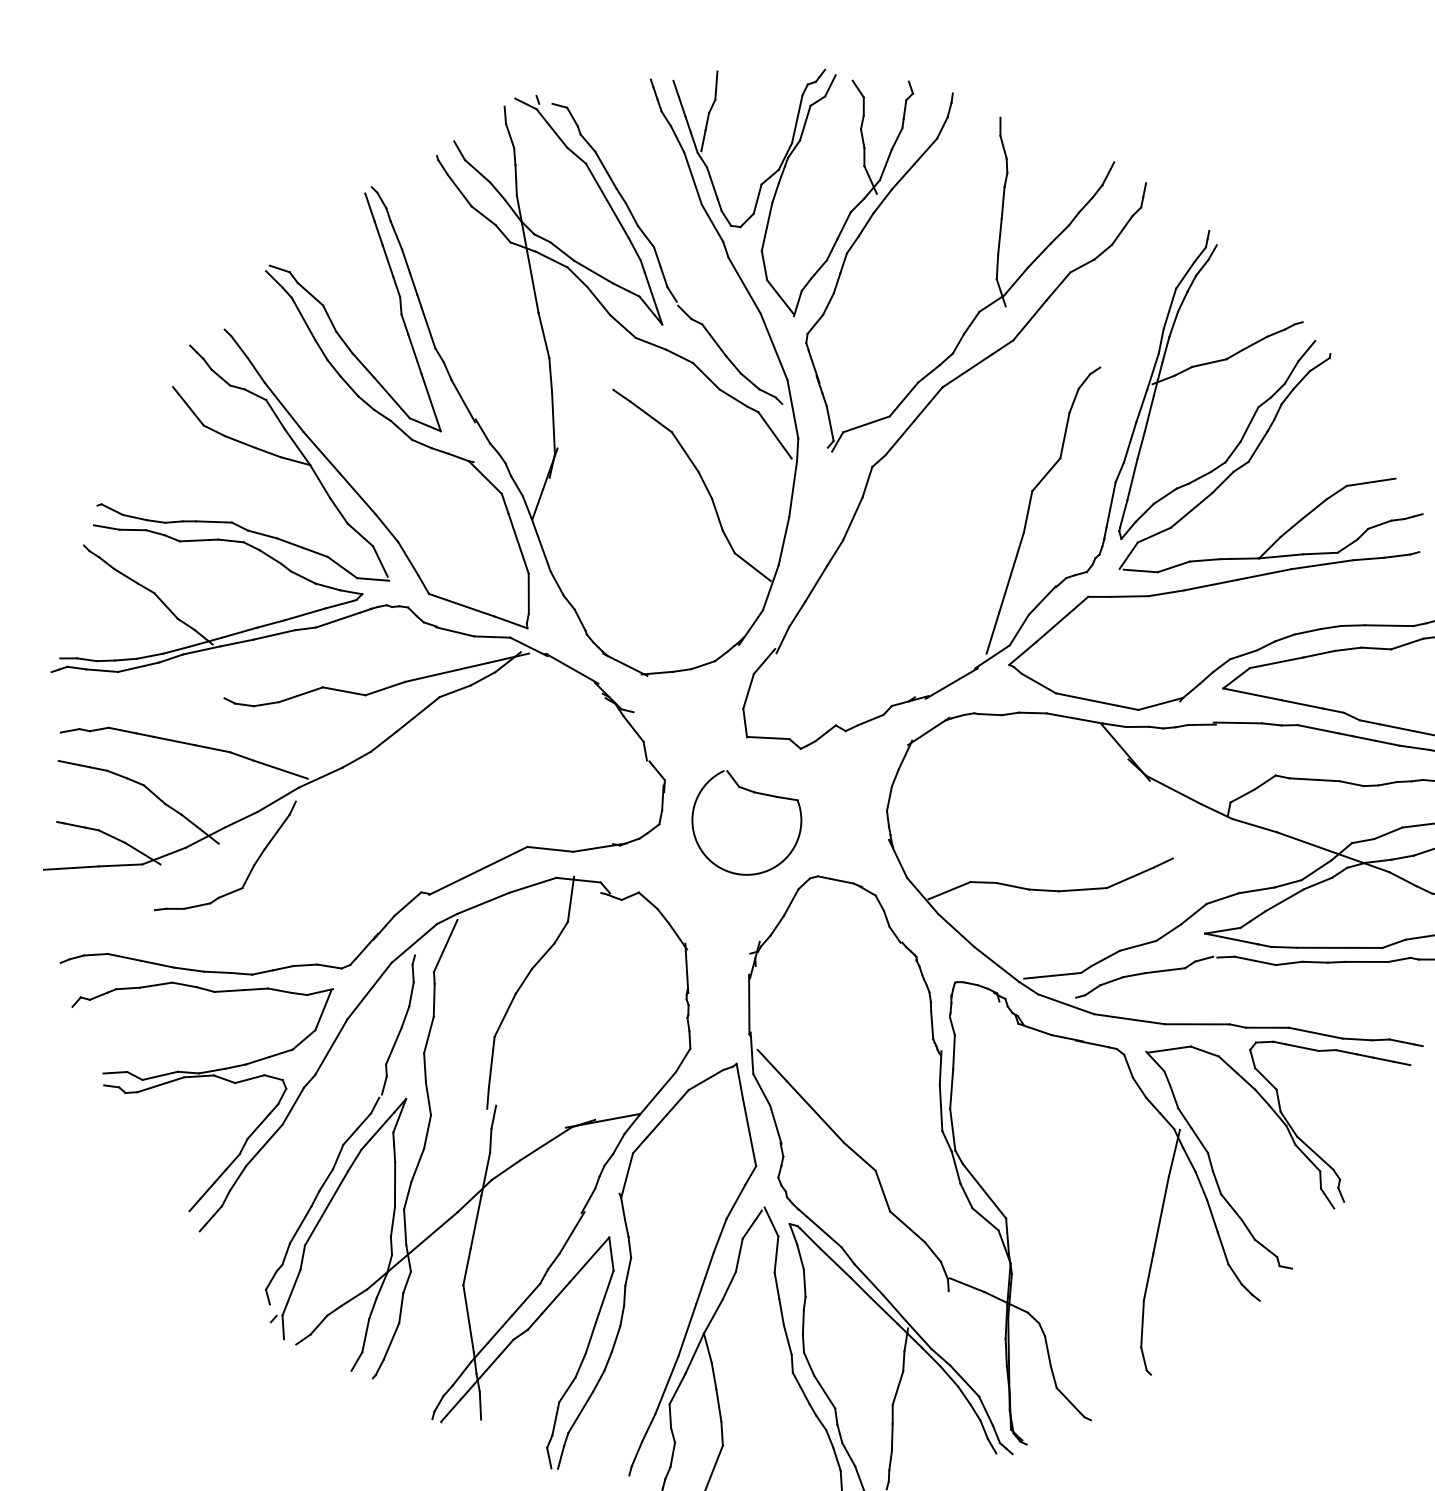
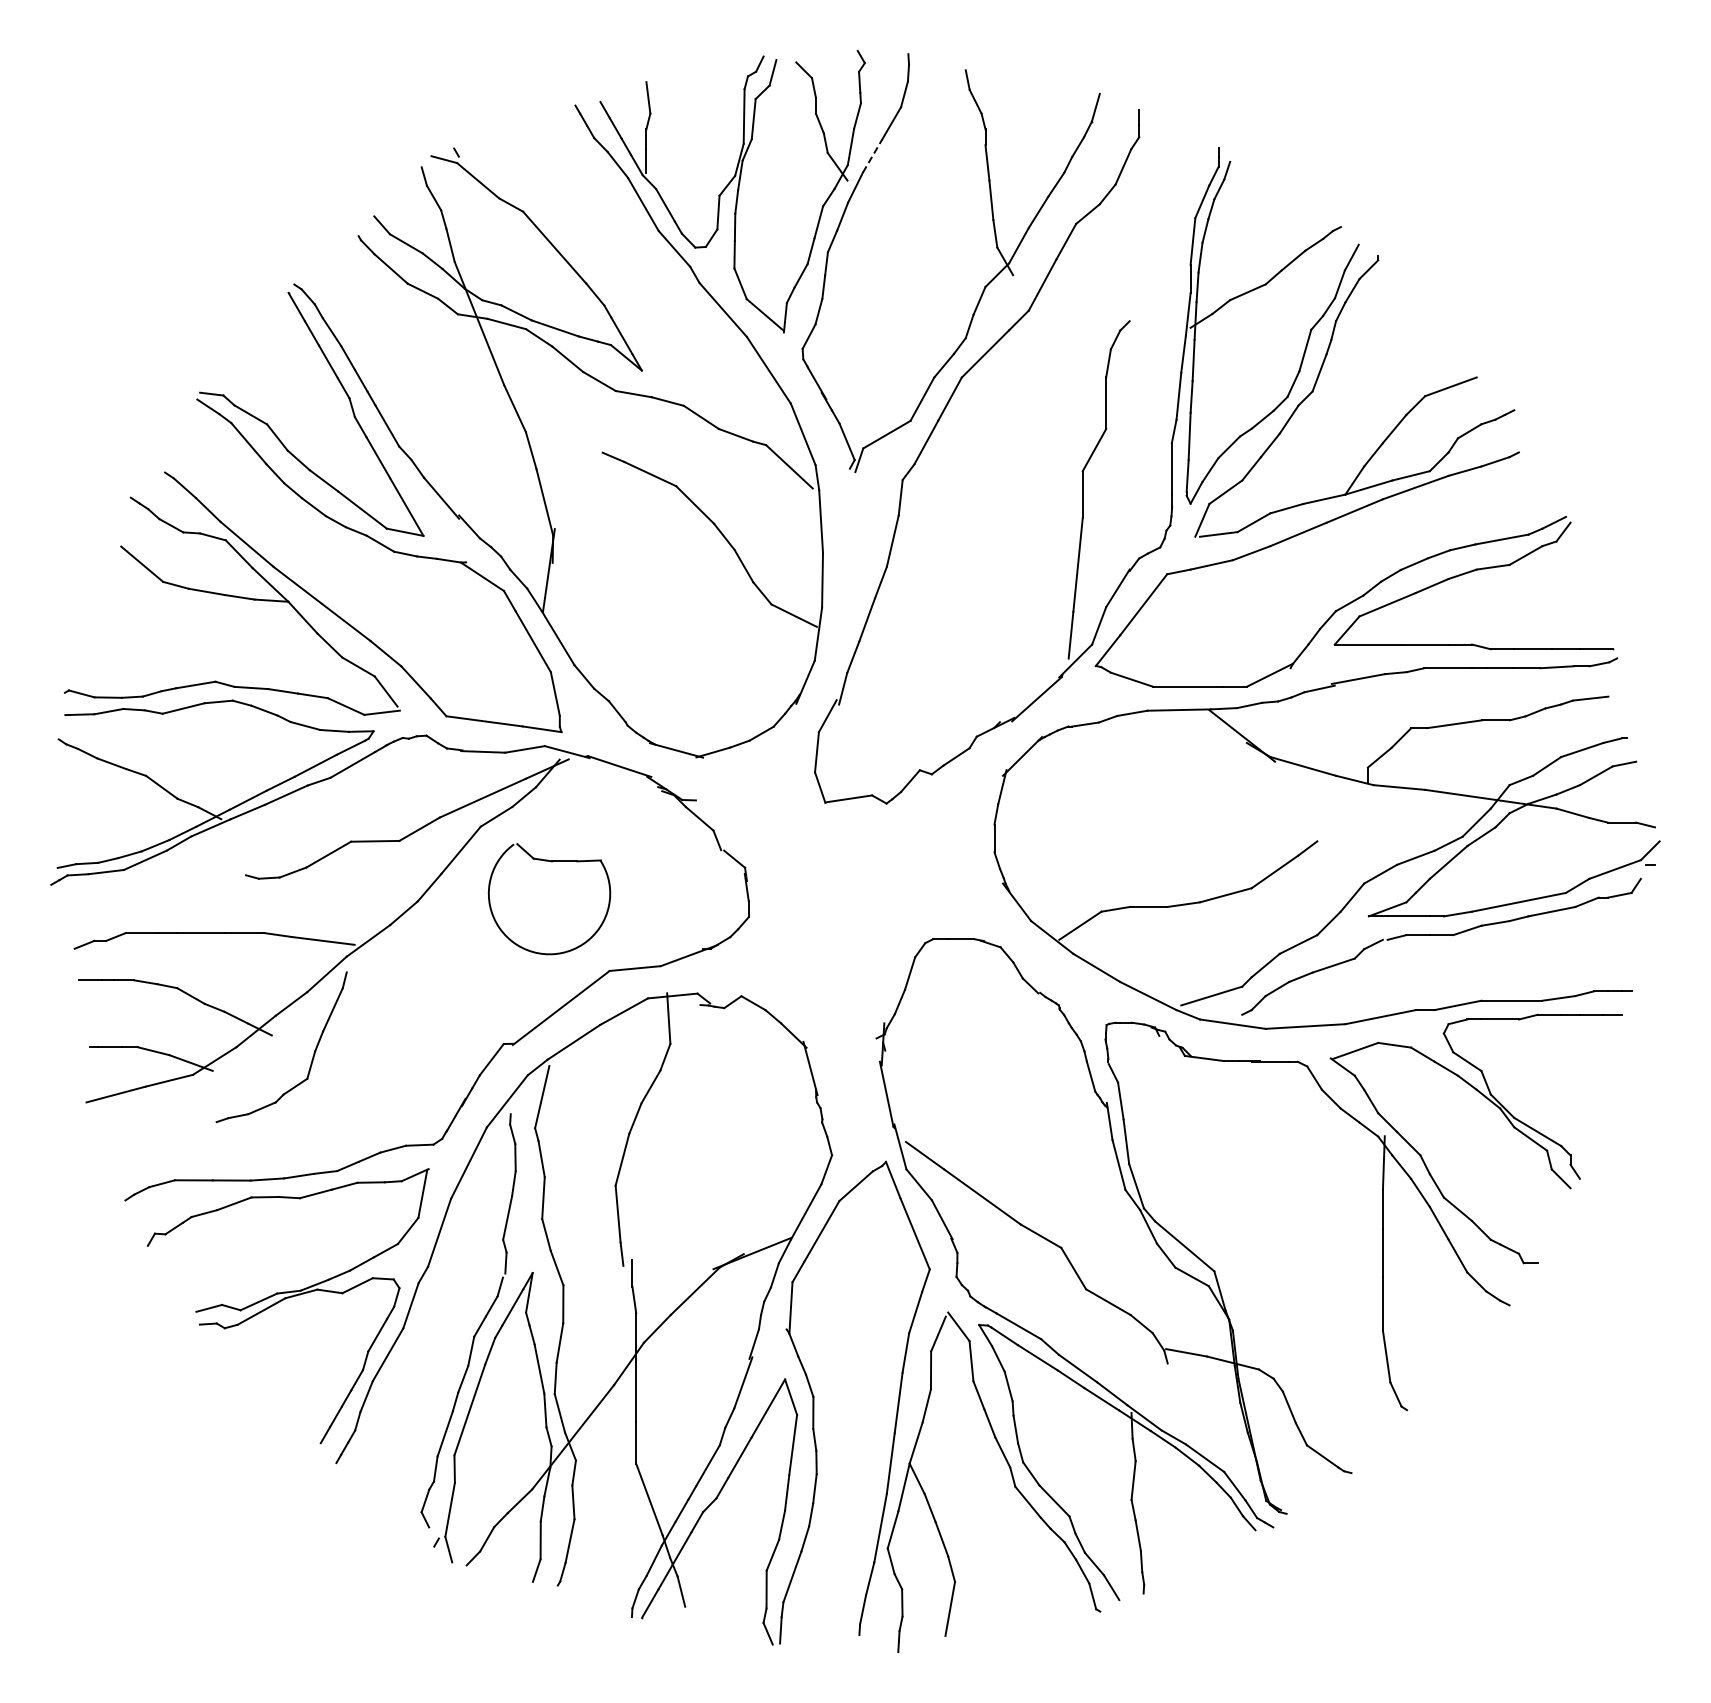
line: (903, 177) -> (872, 156), solid -> dashed
part: (658, 256) -> (622, 297), removed
part: (753, 793) -> (550, 862), moved

